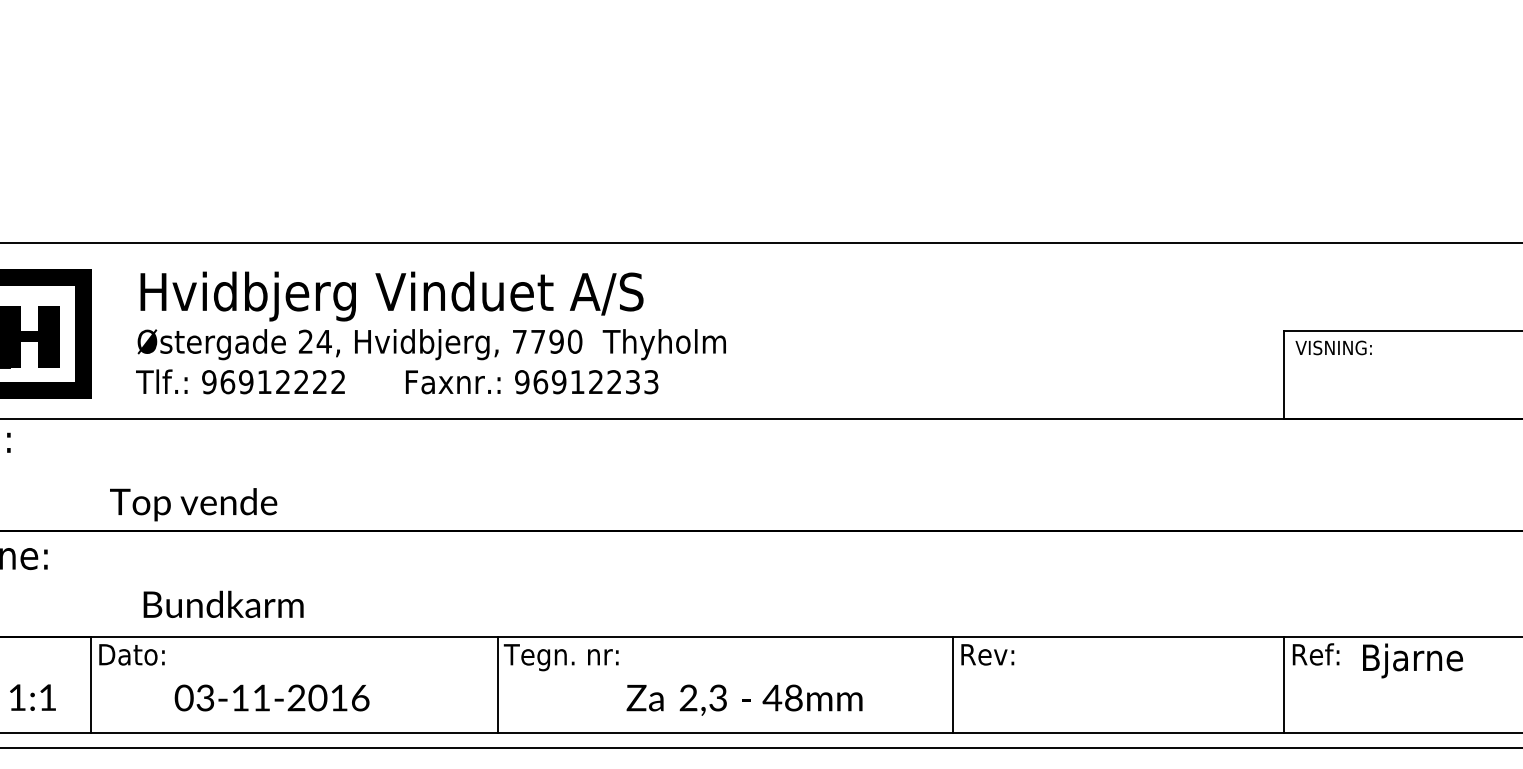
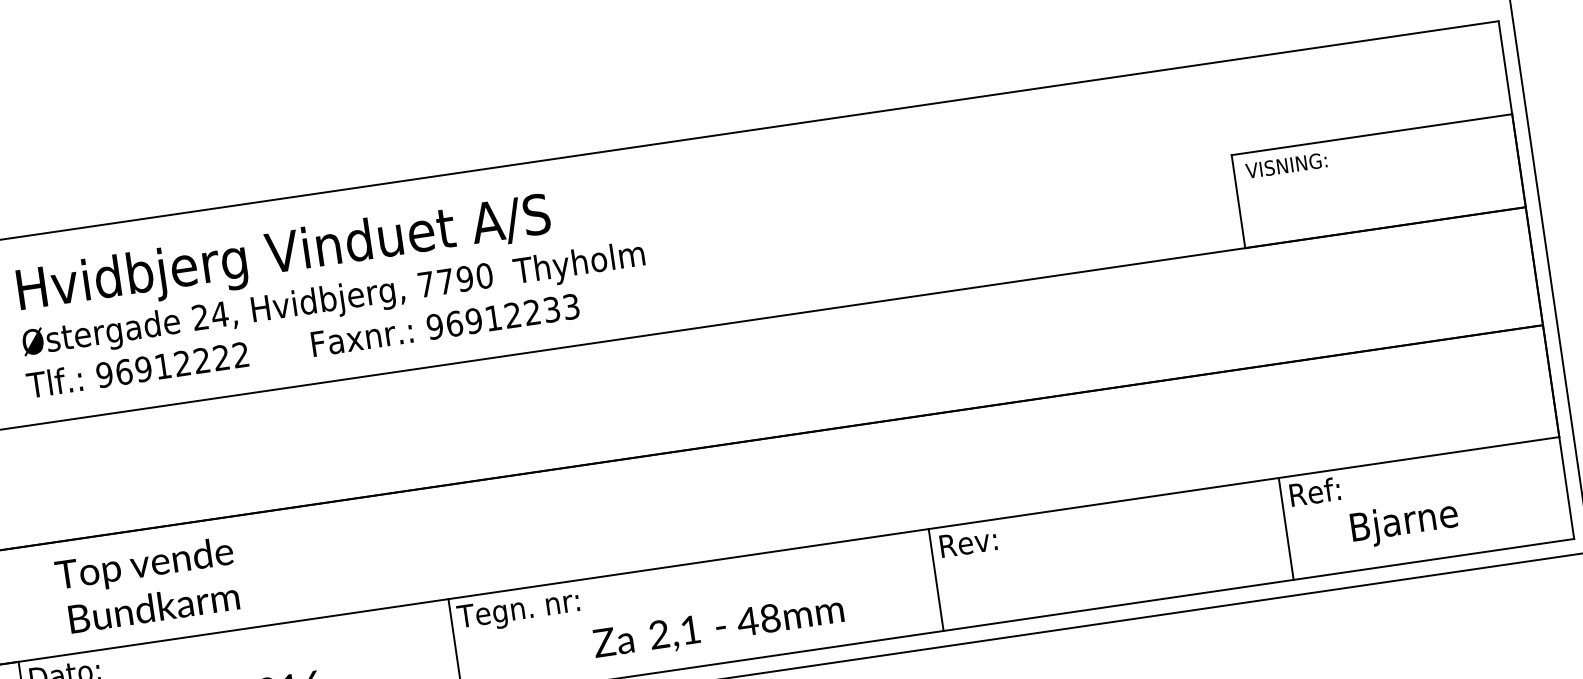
text: (193, 504) -> (144, 565), moved
text: (1413, 660) -> (1405, 523), moved
text: (717, 697) -> (689, 629), 2,3 -> 2,1

